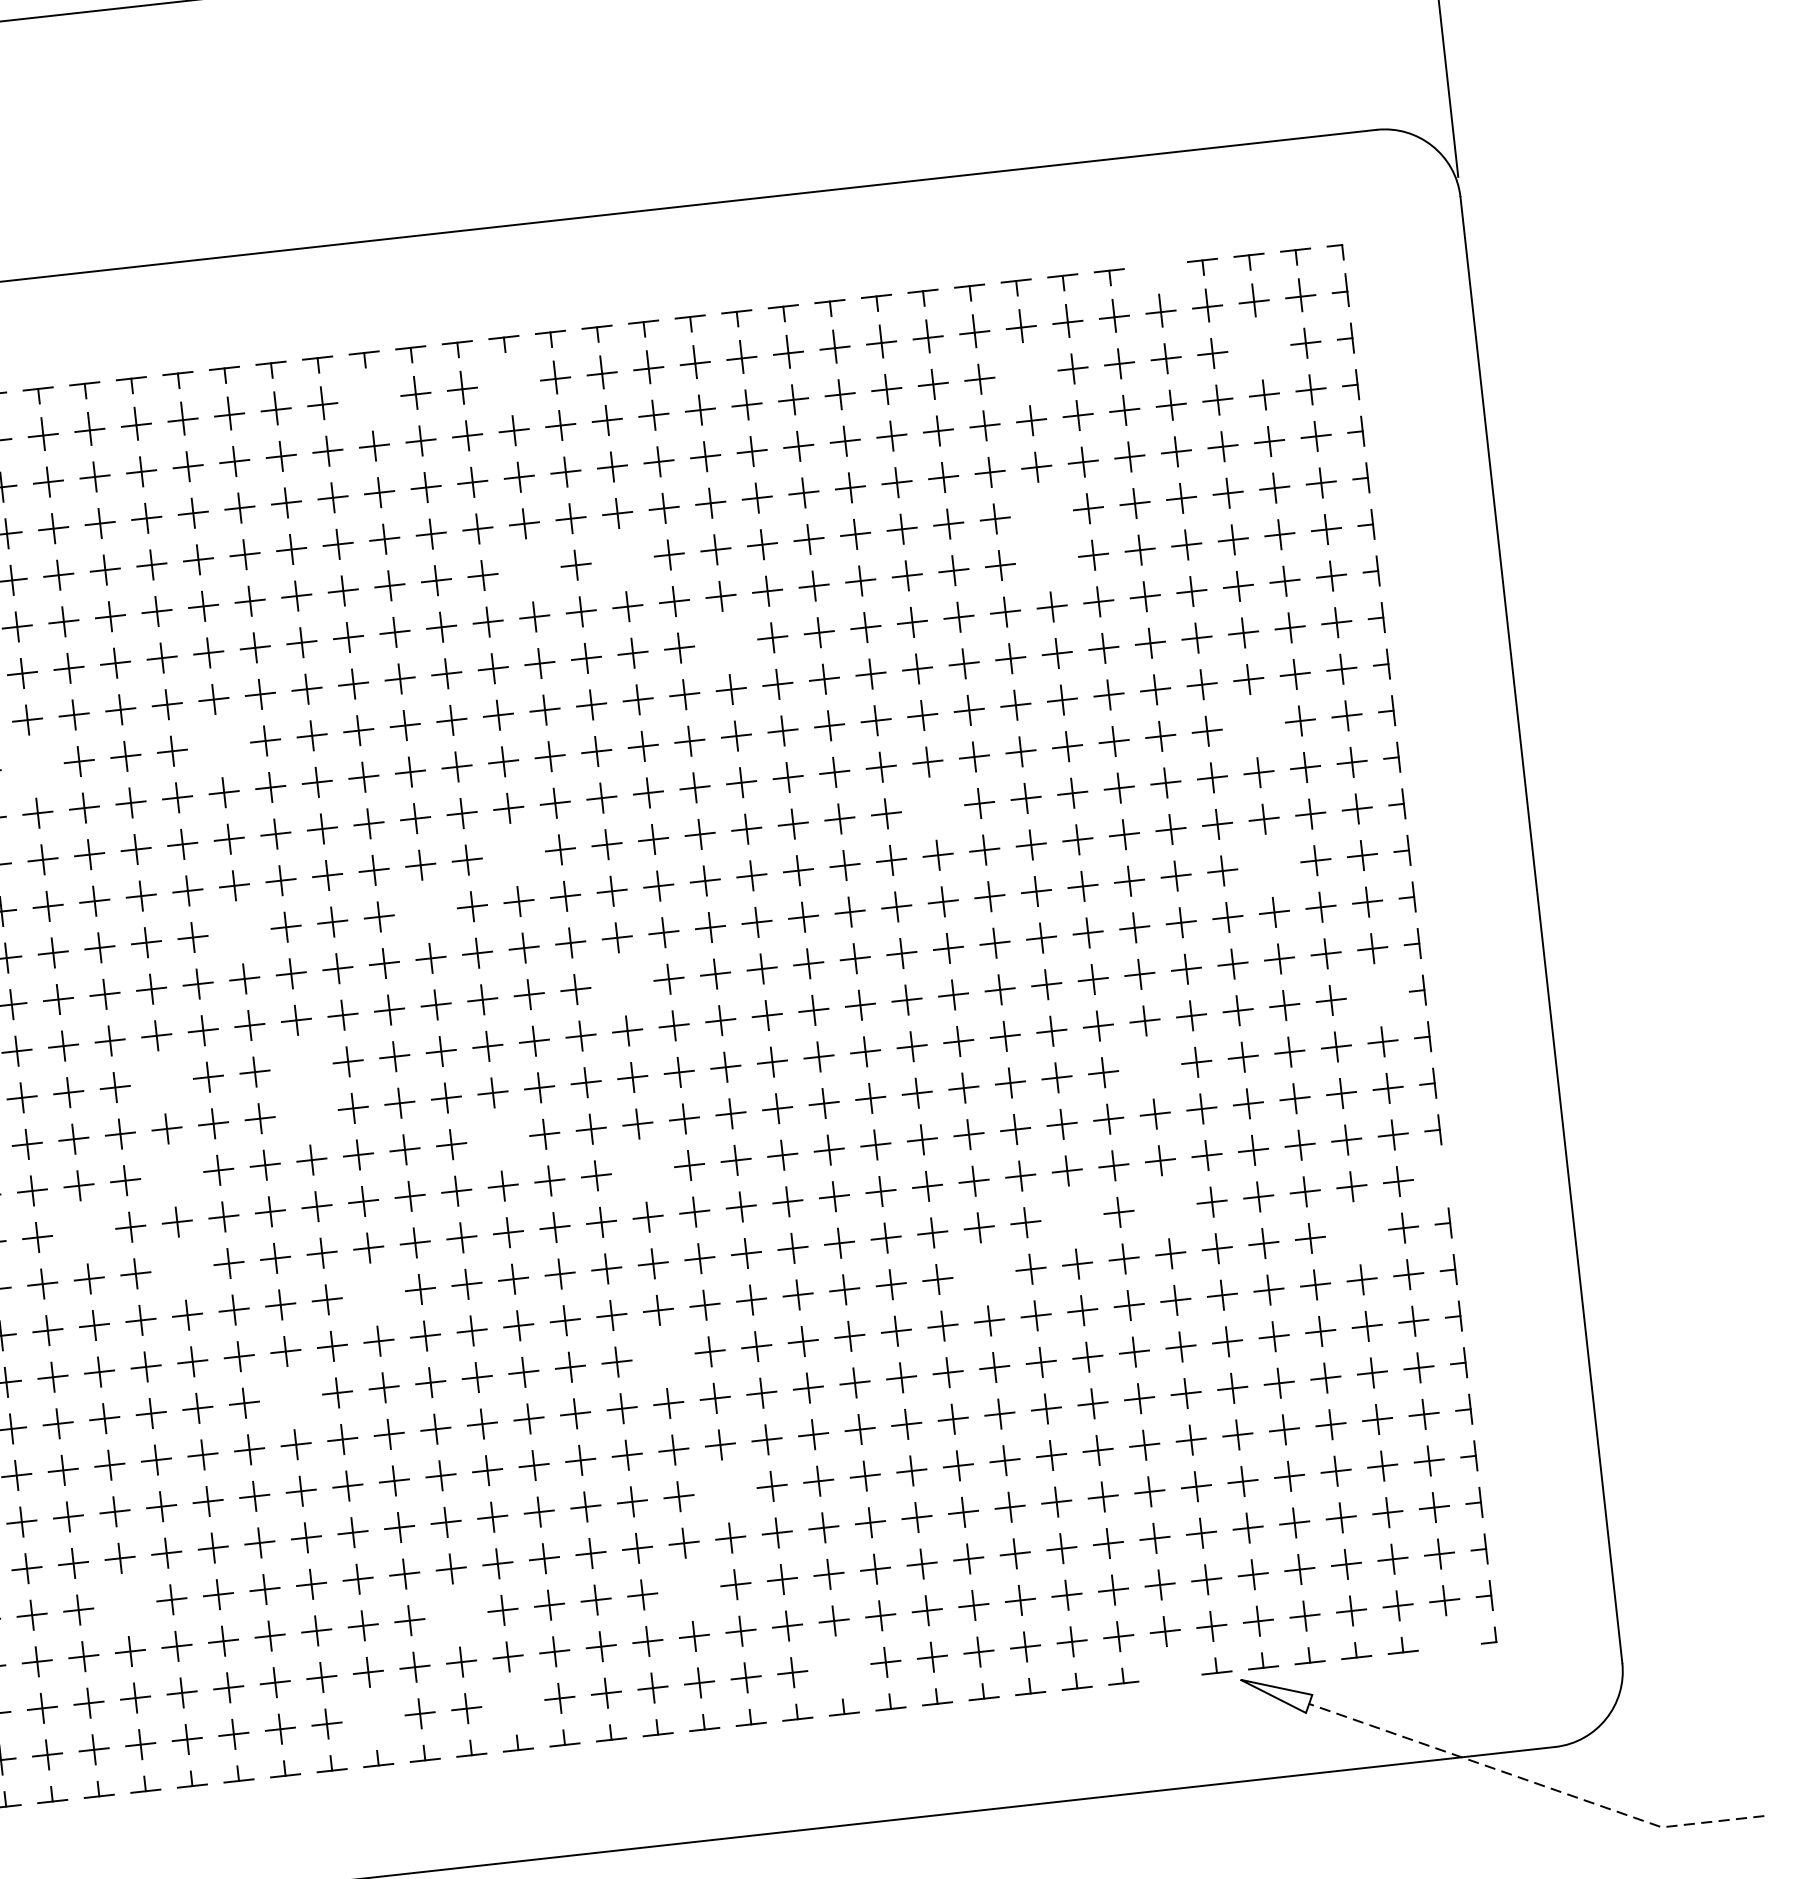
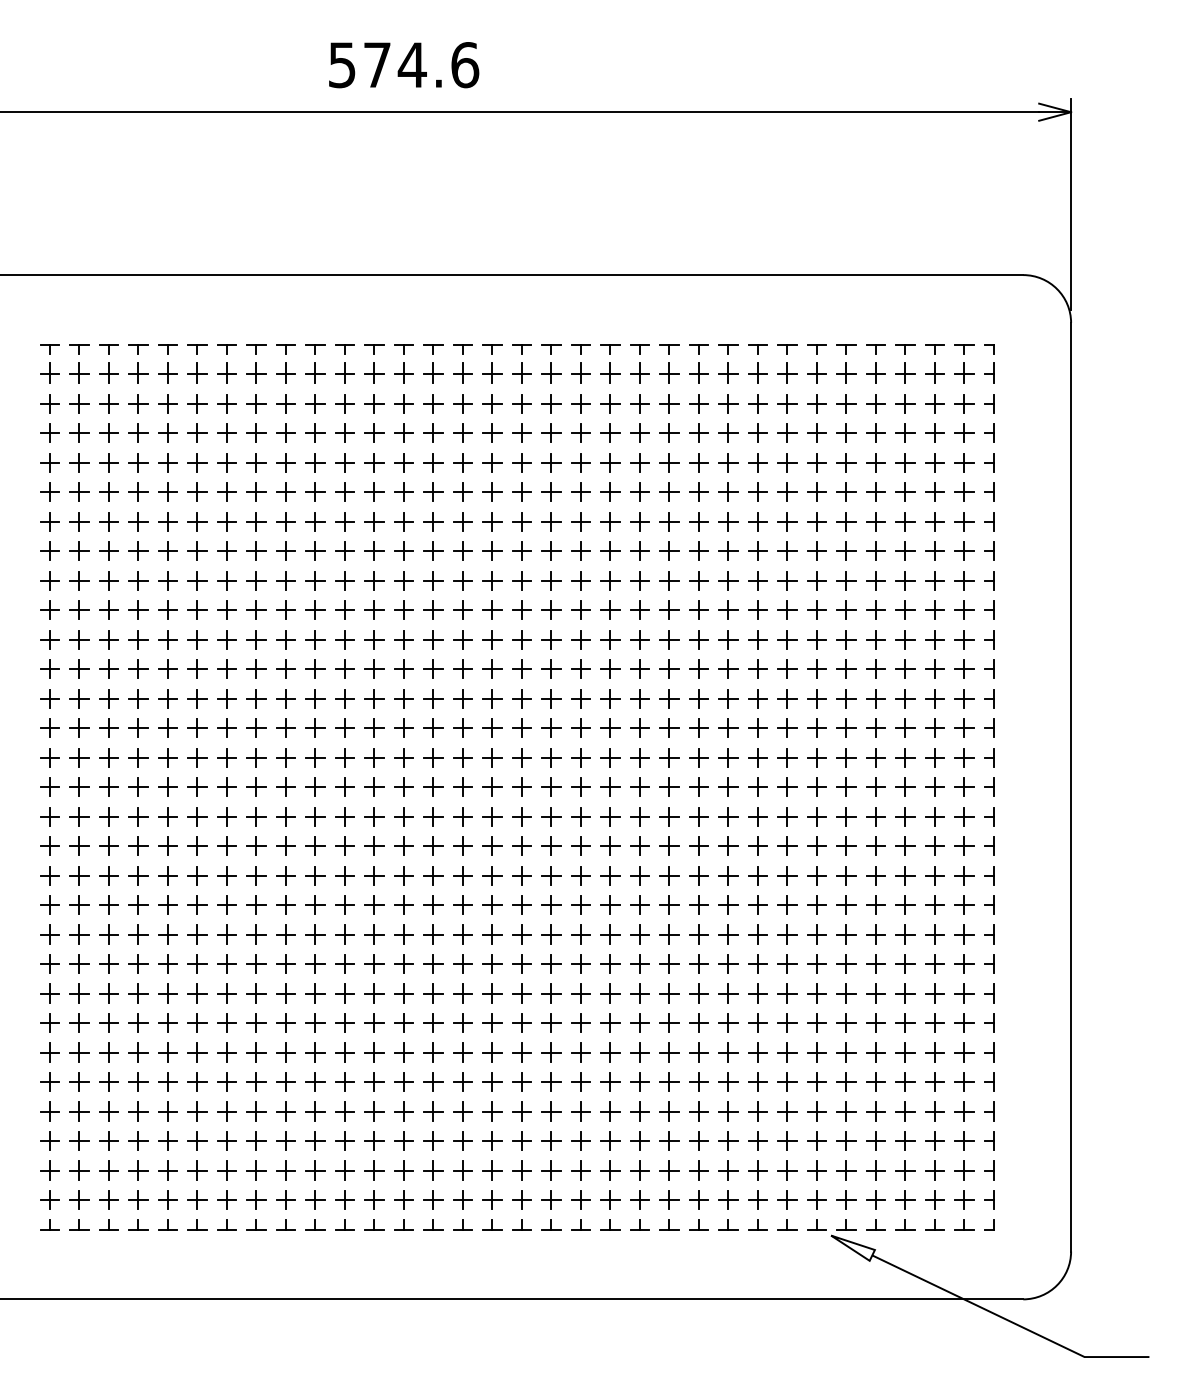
part: (1156, 273) -> (875, 349), added
part: (1258, 348) -> (934, 403), added
part: (1026, 373) -> (787, 403), added
part: (508, 381) -> (462, 372), added
part: (369, 396) -> (374, 372), added
part: (1042, 512) -> (787, 491), added
part: (622, 558) -> (521, 491), added
part: (1047, 559) -> (787, 521), added
part: (528, 569) -> (462, 491), added
part: (725, 641) -> (580, 550), added
part: (1254, 725) -> (905, 639), added
part: (219, 745) -> (256, 580), added
part: (32, 766) -> (138, 580), added
part: (932, 807) -> (698, 668), added
part: (514, 853) -> (433, 668), added
part: (1269, 864) -> (905, 727), added
part: (426, 911) -> (374, 698), added
part: (239, 931) -> (256, 698), added
part: (622, 984) -> (492, 757), added
part: (1378, 994) -> (964, 816), added
part: (300, 1065) -> (285, 786), added
part: (1149, 1066) -> (816, 845), added
part: (162, 1081) -> (197, 786), added
part: (306, 1113) -> (285, 816), added
part: (497, 1138) -> (403, 845), added
part: (643, 1170) -> (492, 875), added
part: (172, 1174) -> (197, 845), added
part: (1438, 1176) -> (989, 934), added
part: (1165, 1206) -> (816, 934), added
part: (1071, 1217) -> (757, 934), added
part: (84, 1232) -> (138, 875), added
part: (1356, 1232) -> (934, 963), added
part: (182, 1267) -> (197, 904), added
part: (983, 1273) -> (698, 963), added
part: (374, 1294) -> (315, 934), added
part: (663, 1356) -> (492, 993), added
part: (291, 1397) -> (256, 993), added
part: (724, 1490) -> (521, 1081), added
part: (689, 1588) -> (492, 1140), added
part: (125, 1604) -> (138, 1111), added
part: (455, 1614) -> (344, 1140), added
part: (1449, 1639) -> (964, 1224), added
part: (838, 1666) -> (580, 1199), added
part: (1169, 1669) -> (787, 1224), added
part: (513, 1702) -> (374, 1199), added
part: (372, 1717) -> (285, 1199), added
line: (1535, 1782) -> (1008, 1320), dashed -> solid

